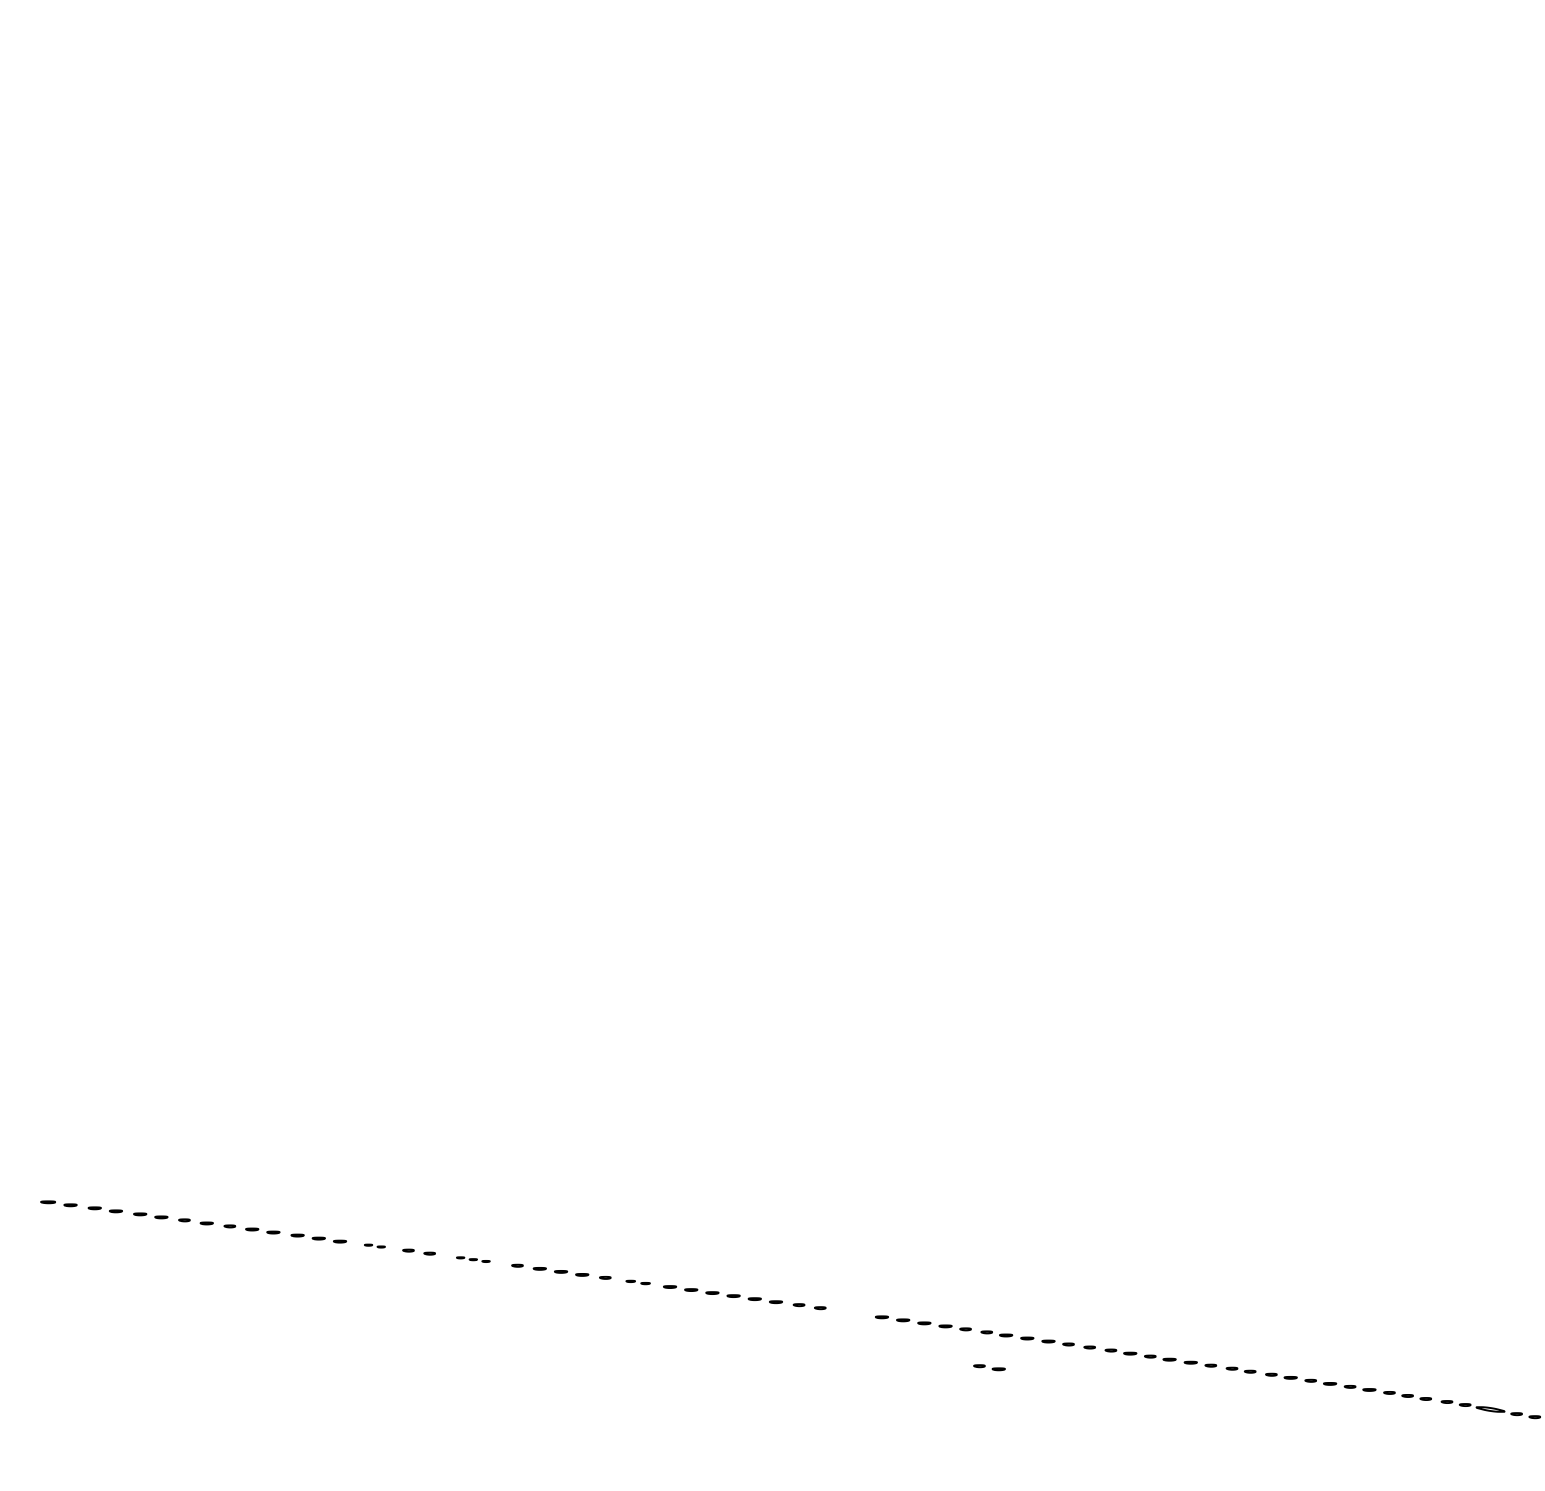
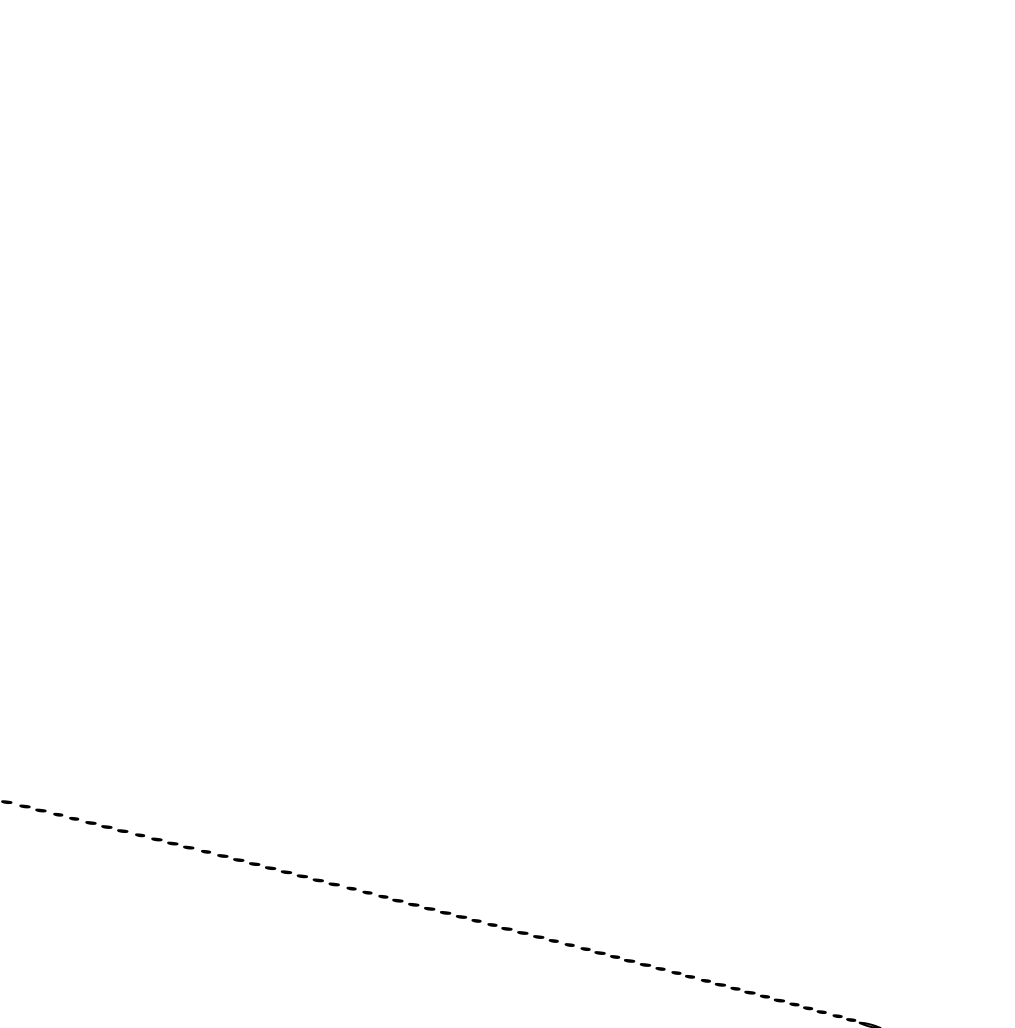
part: (374, 1245) -> (32, 808), size x1.67
part: (473, 1259) -> (107, 826), size x1.67
part: (637, 1282) -> (230, 858), size x1.43
part: (989, 1367) -> (390, 898), moved

